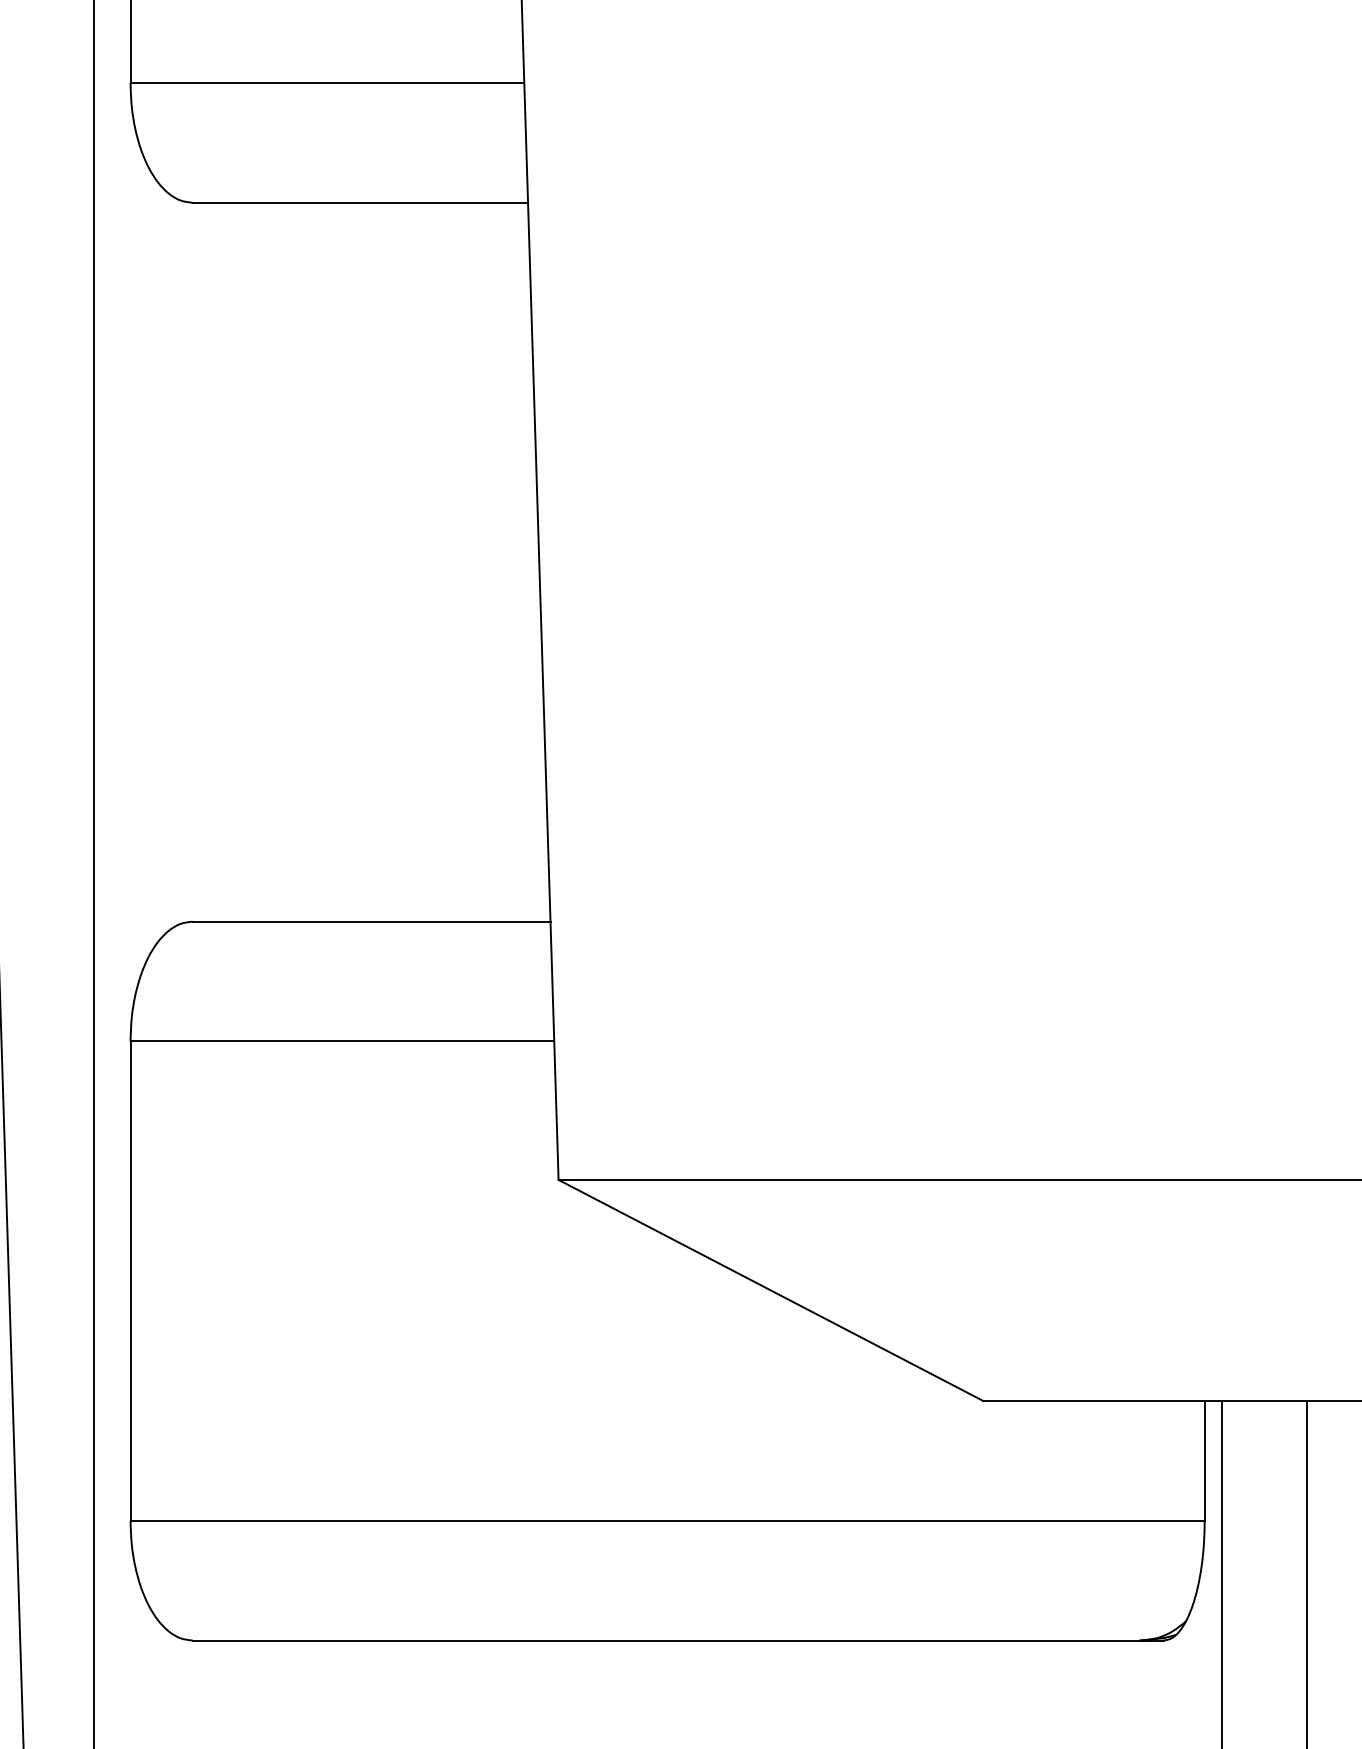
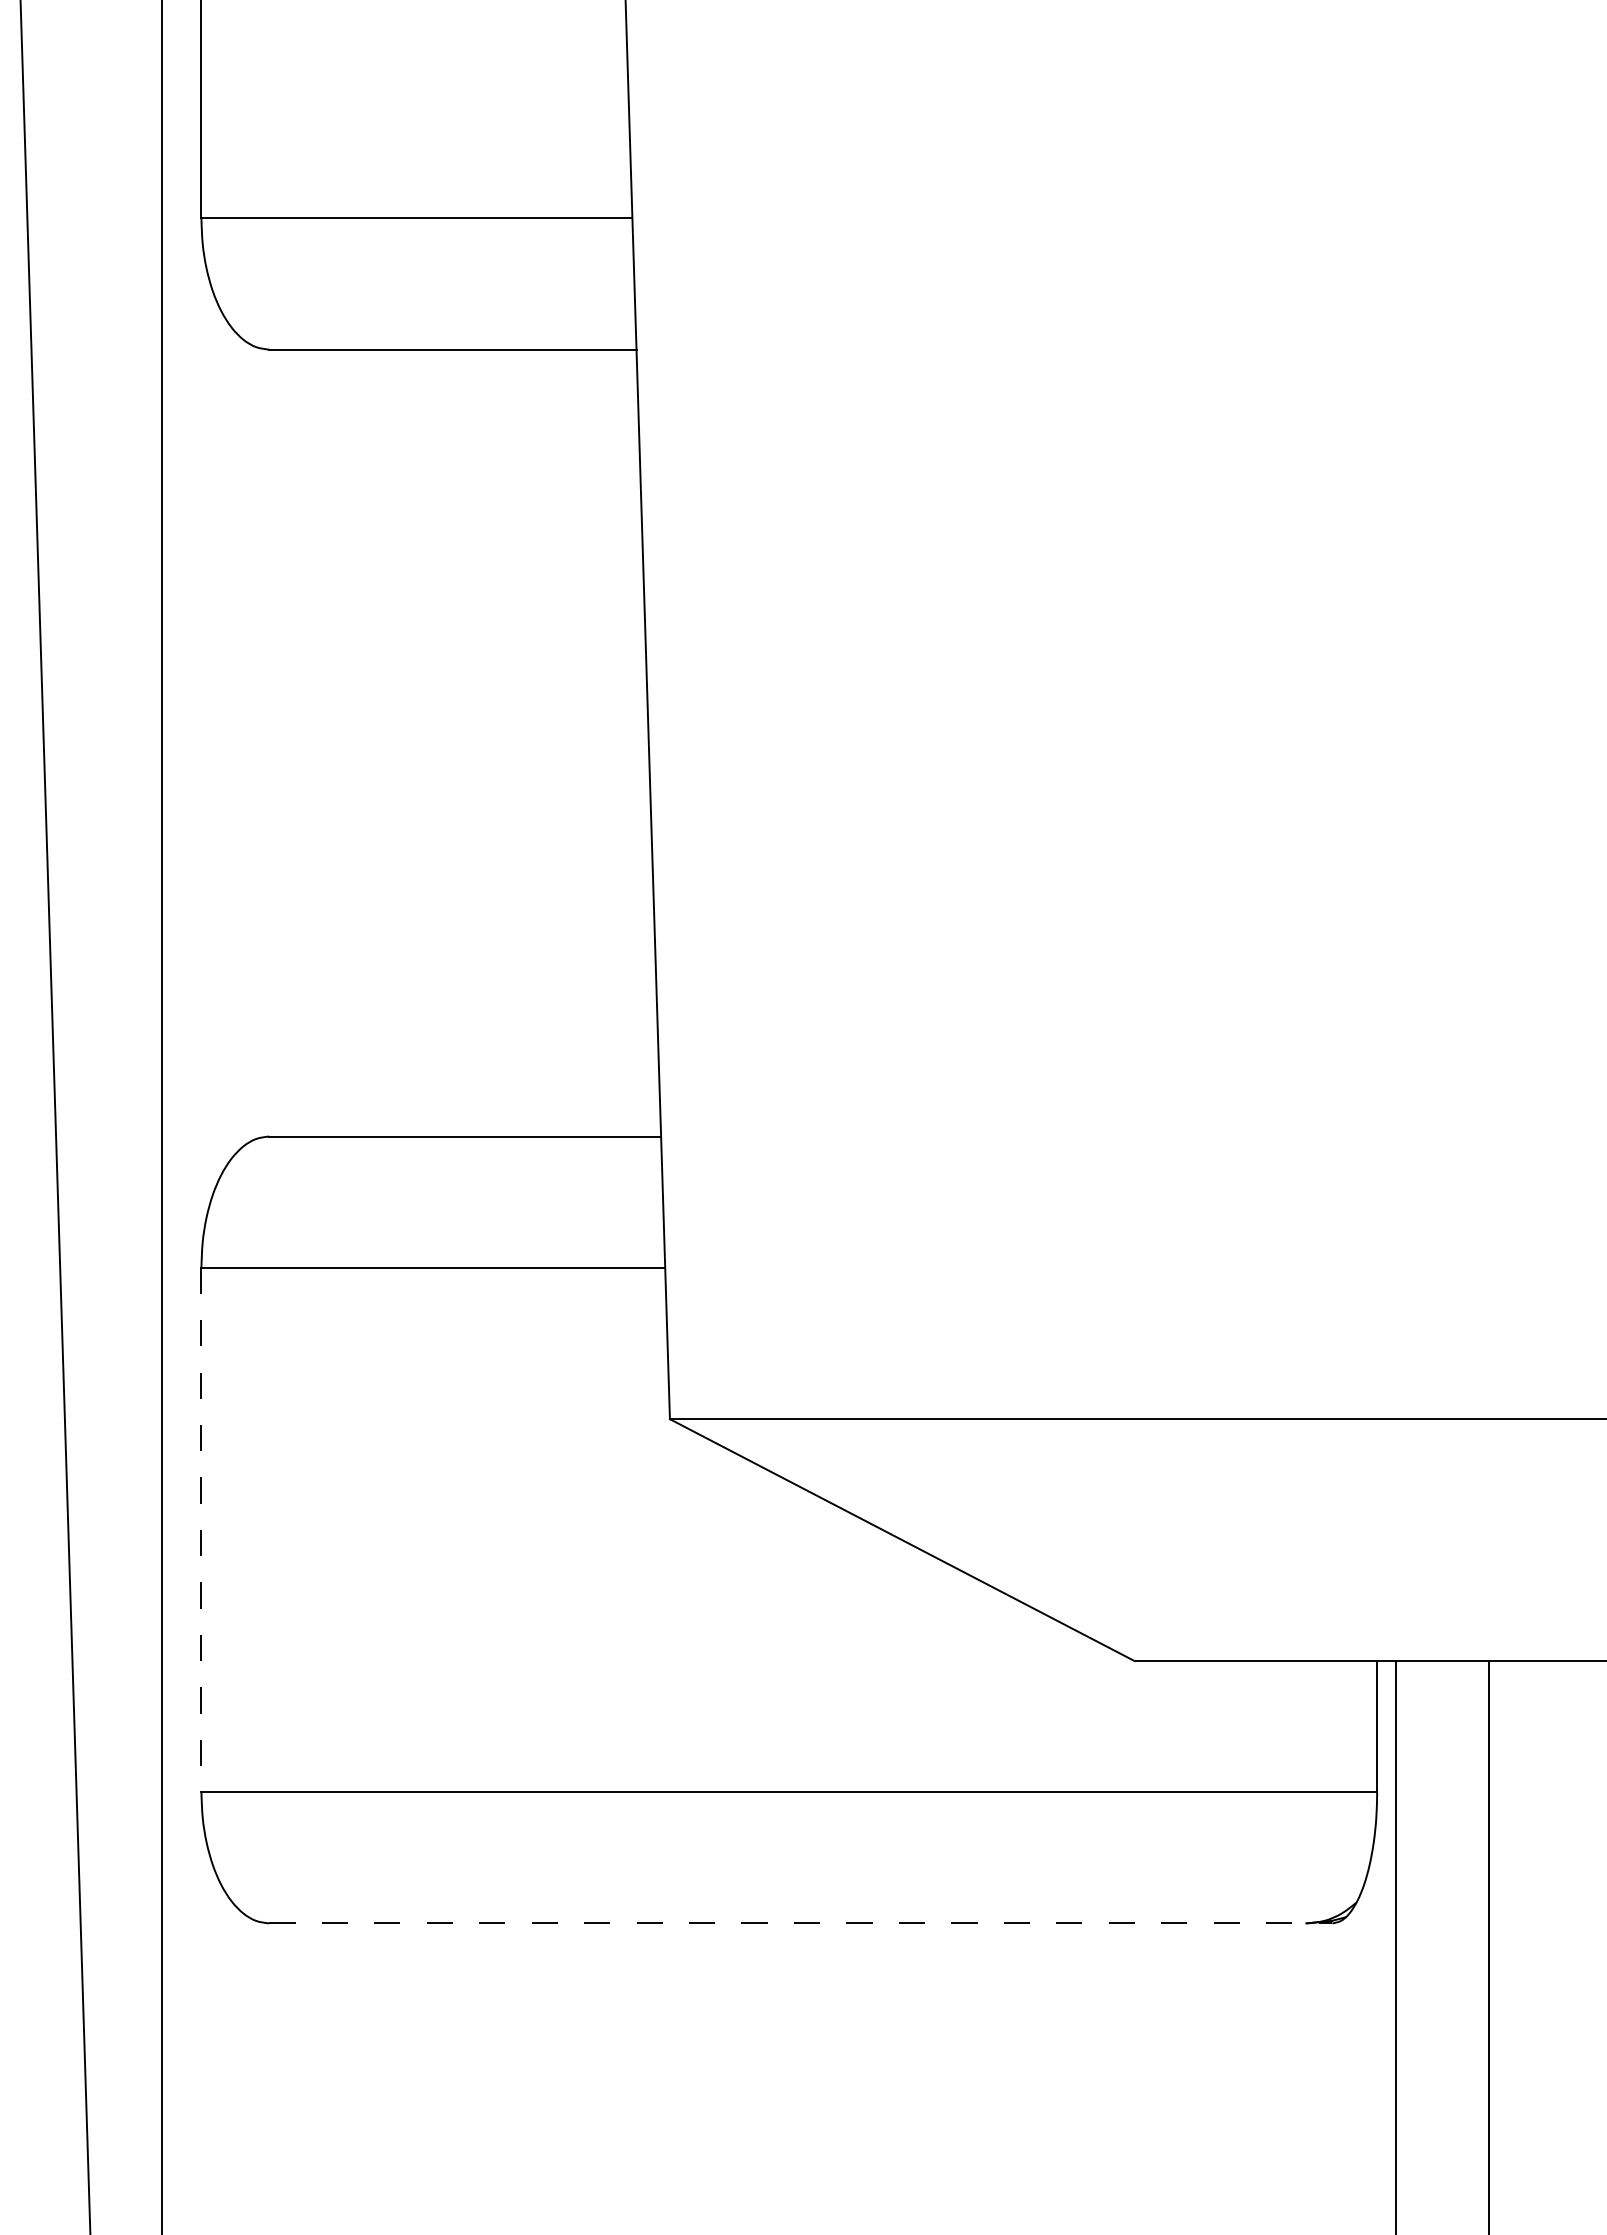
line: (130, 1281) -> (201, 1530), solid -> dashed
line: (677, 1640) -> (800, 1923), solid -> dashed

